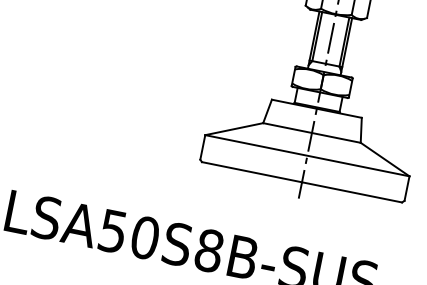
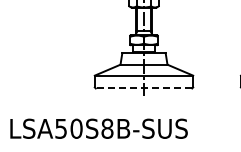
line: (300, 182) -> (143, 88), solid -> dashed

